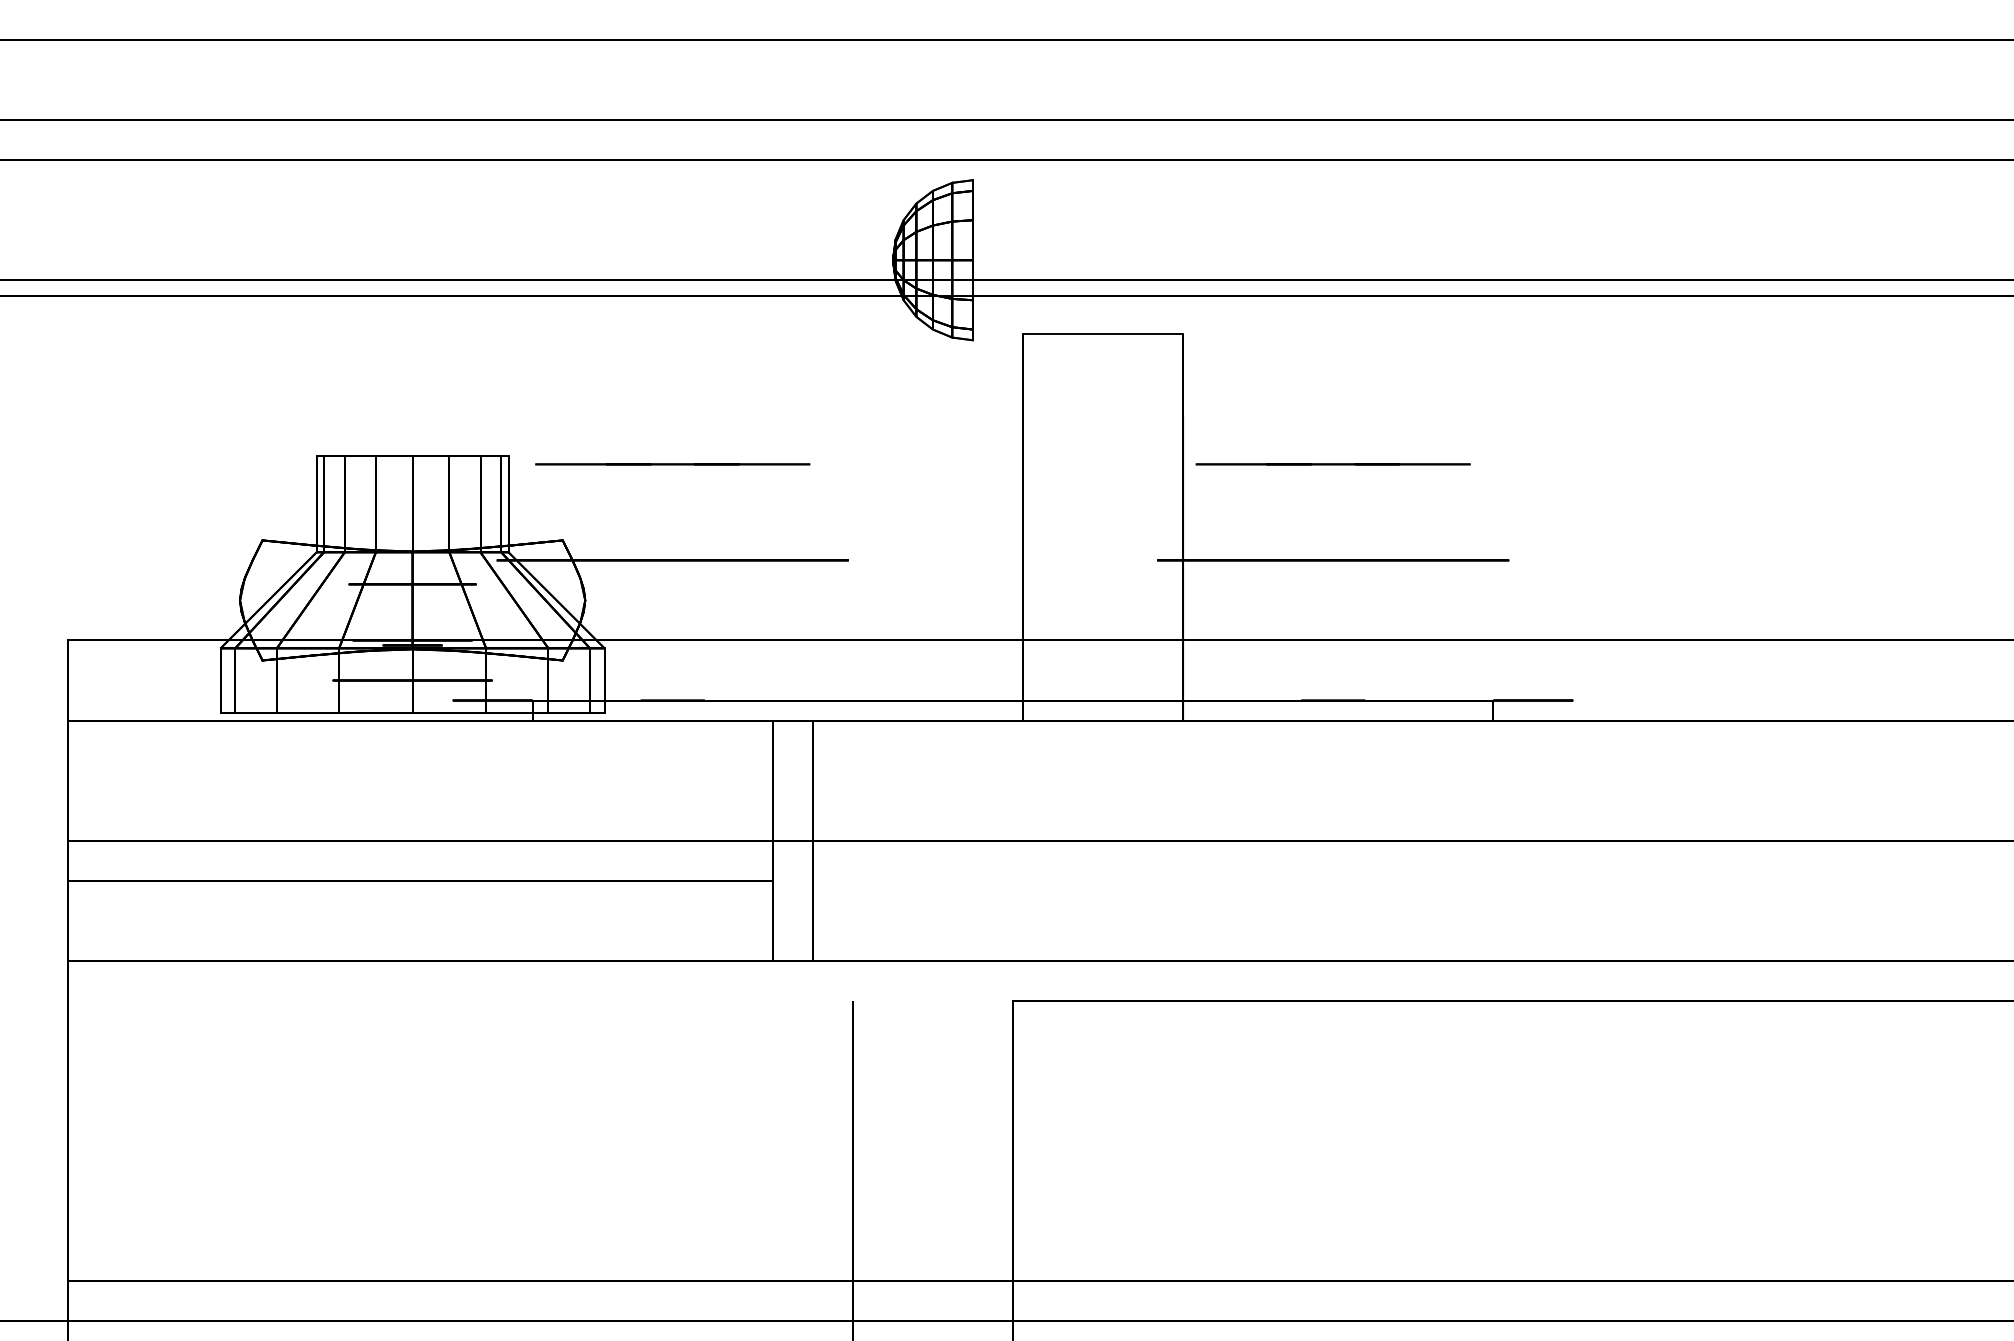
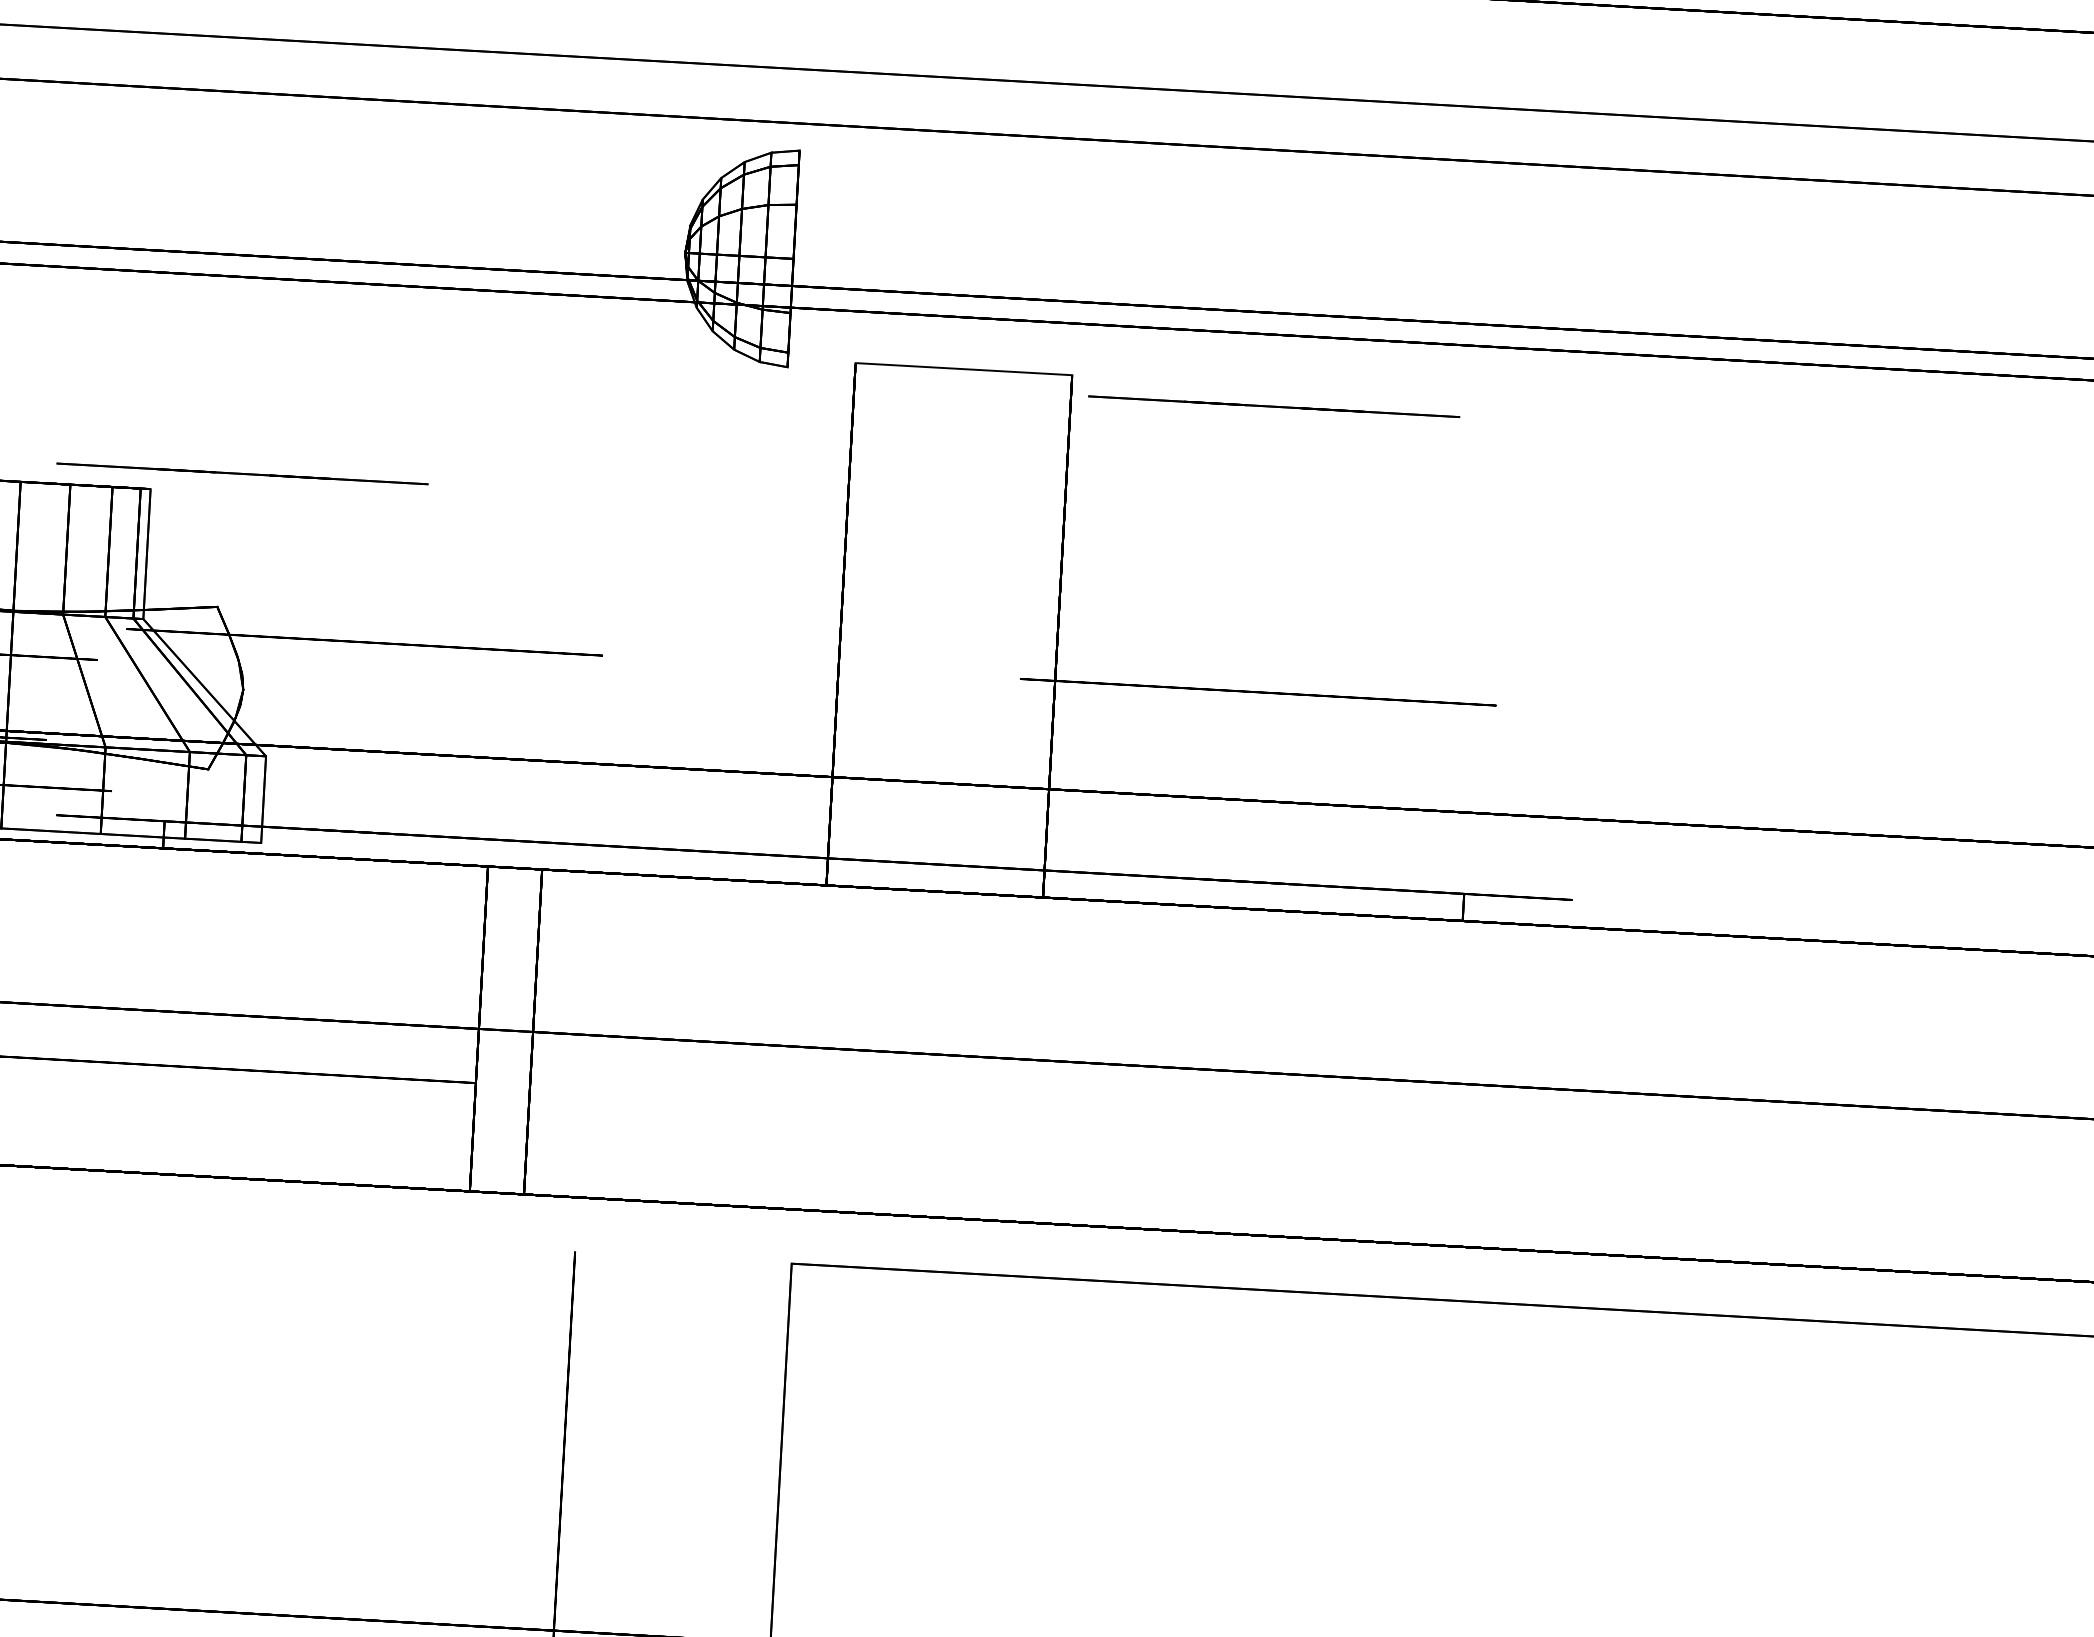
line: (672, 464) -> (242, 474), moved
line: (1332, 464) -> (1273, 406), moved

